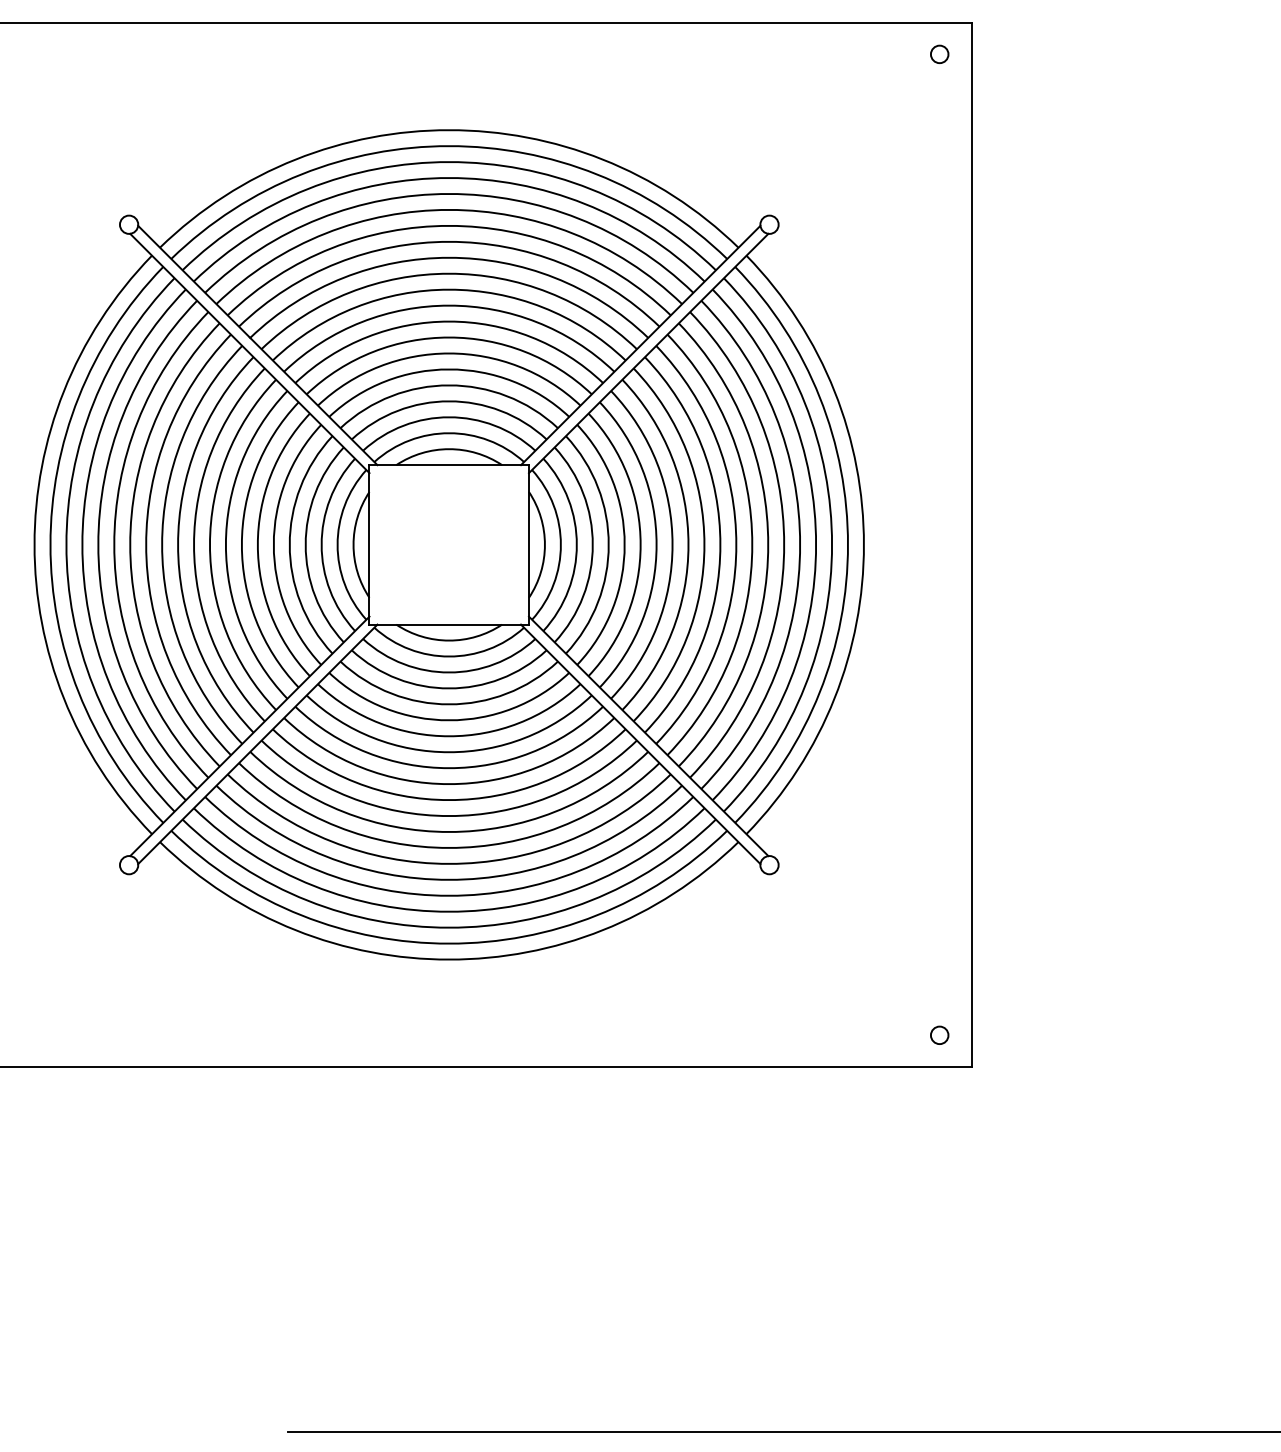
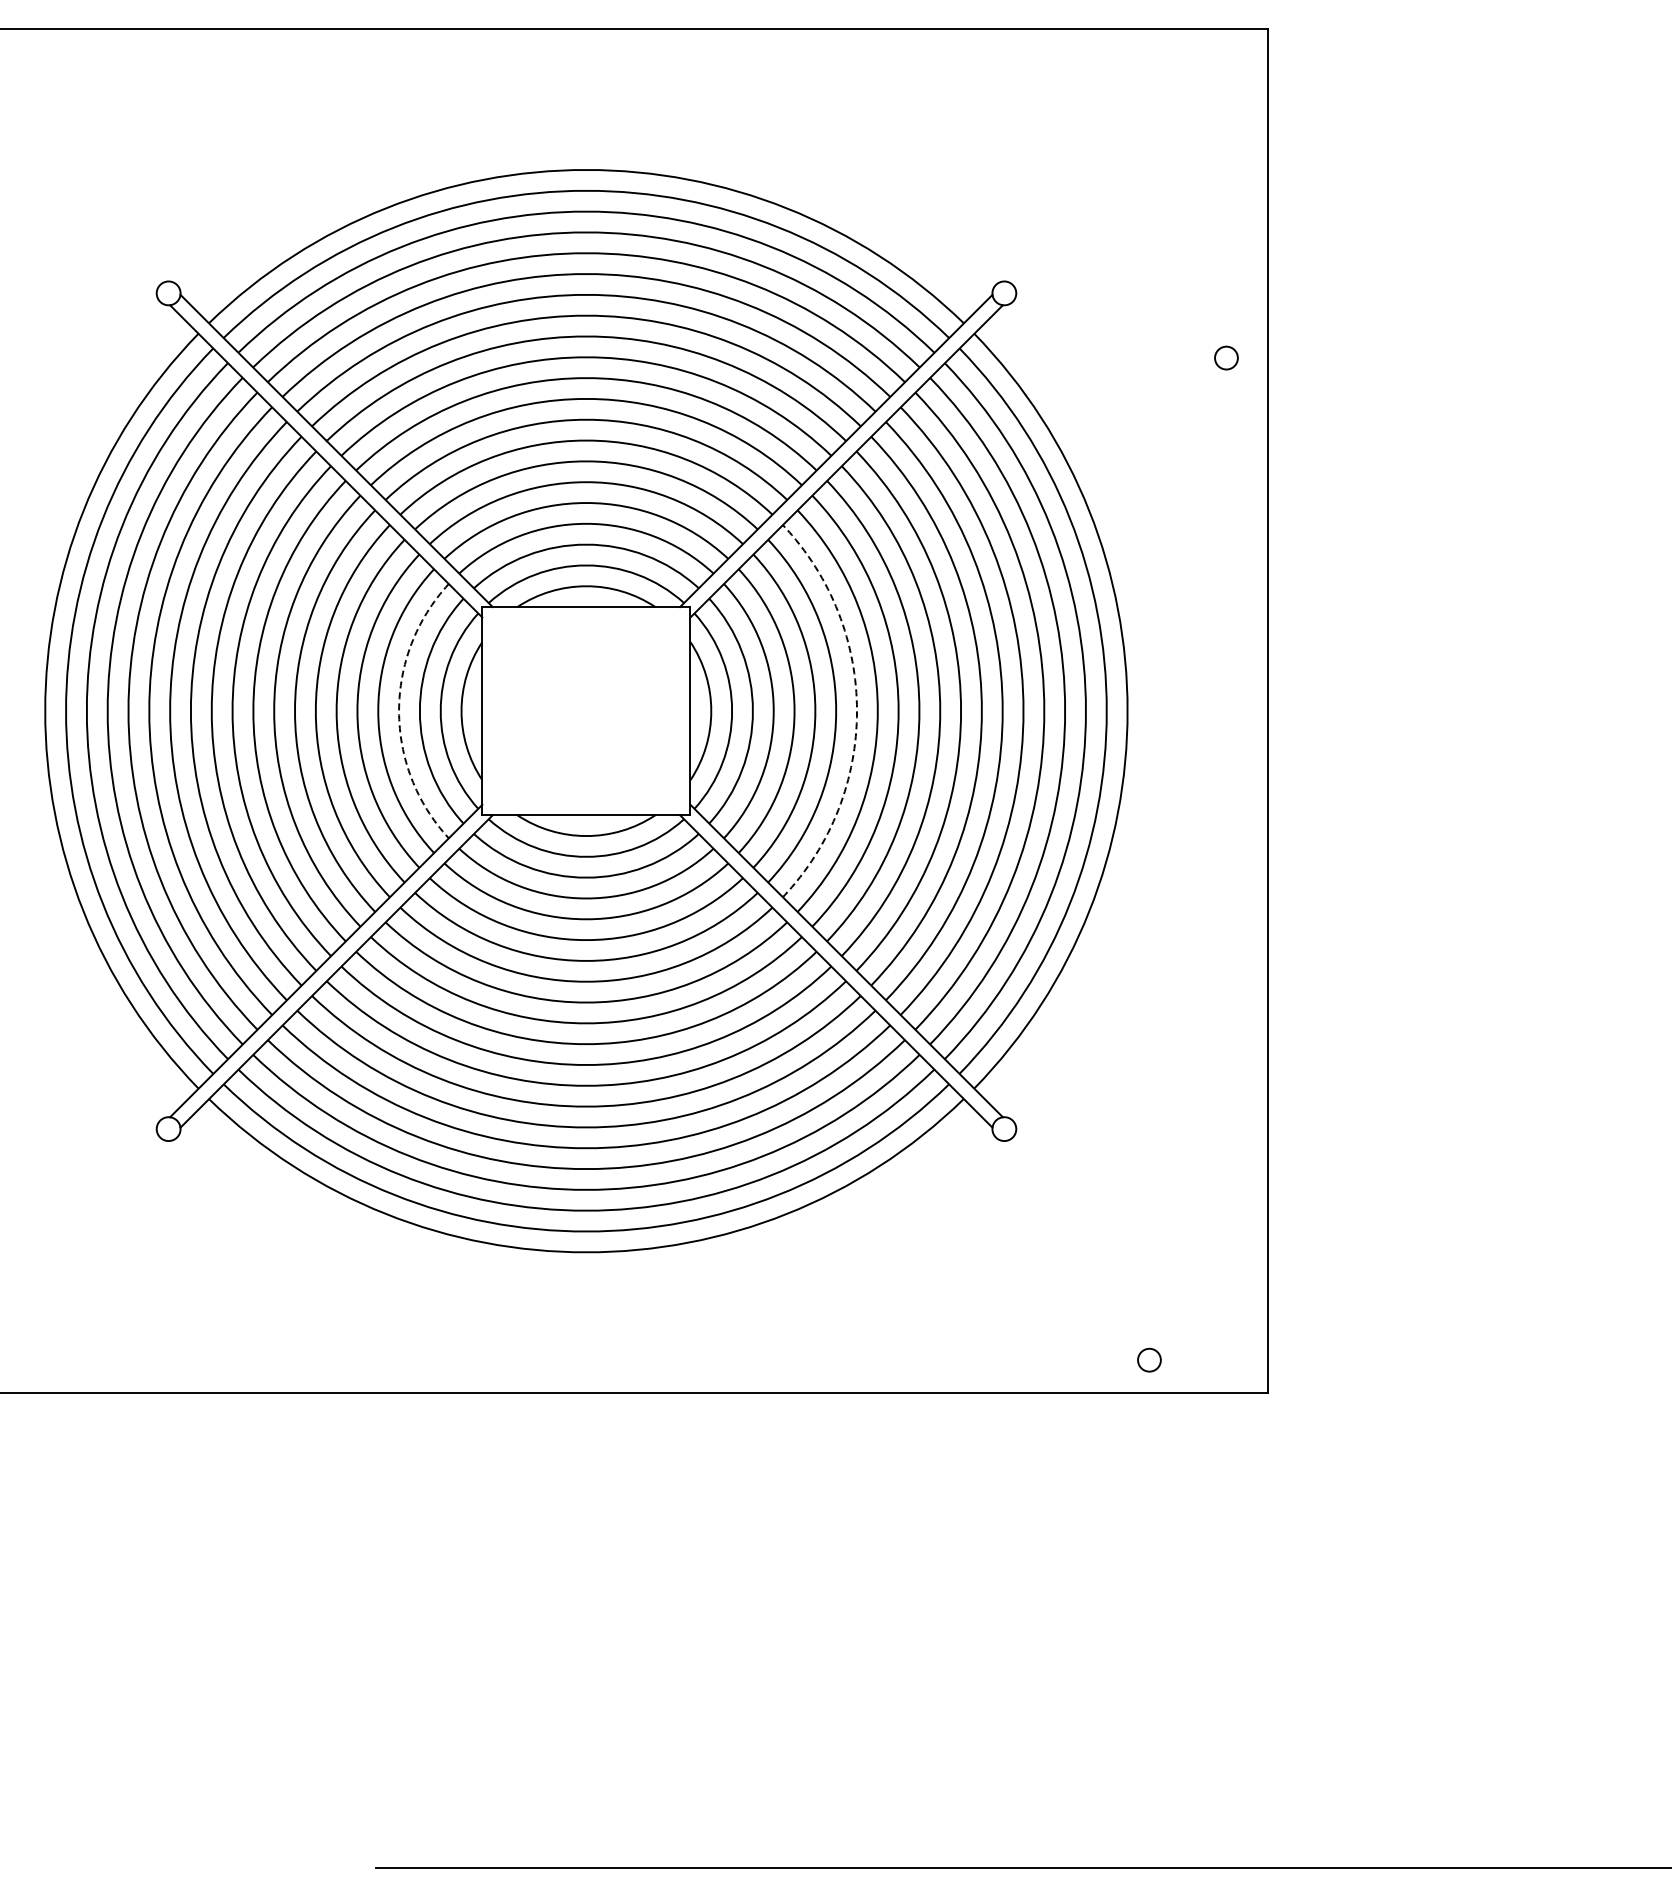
circle: (939, 53) -> (1226, 357), moved
arc: (306, 545) -> (399, 711), solid -> dashed
arc: (656, 545) -> (857, 711), solid -> dashed
circle: (939, 1034) -> (1149, 1359), moved

